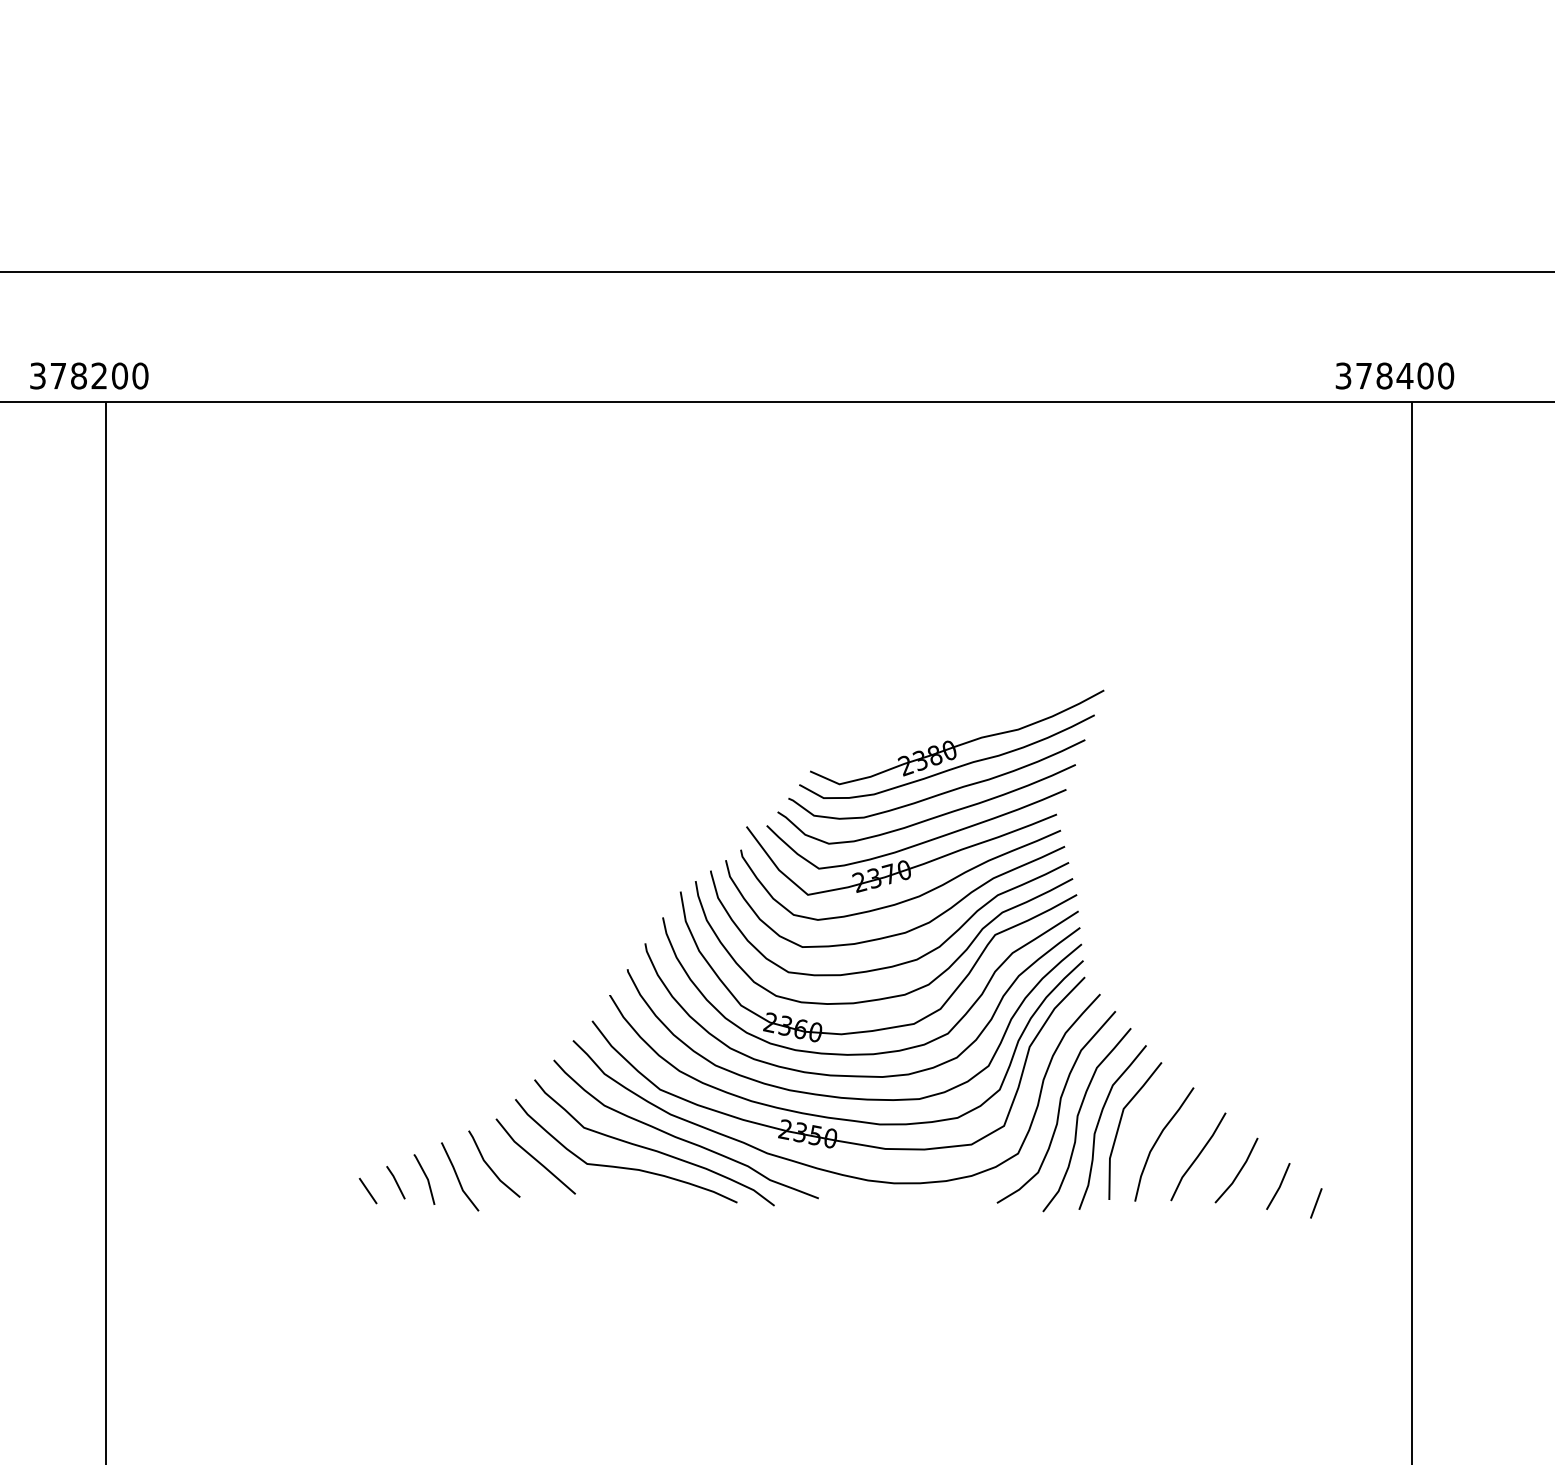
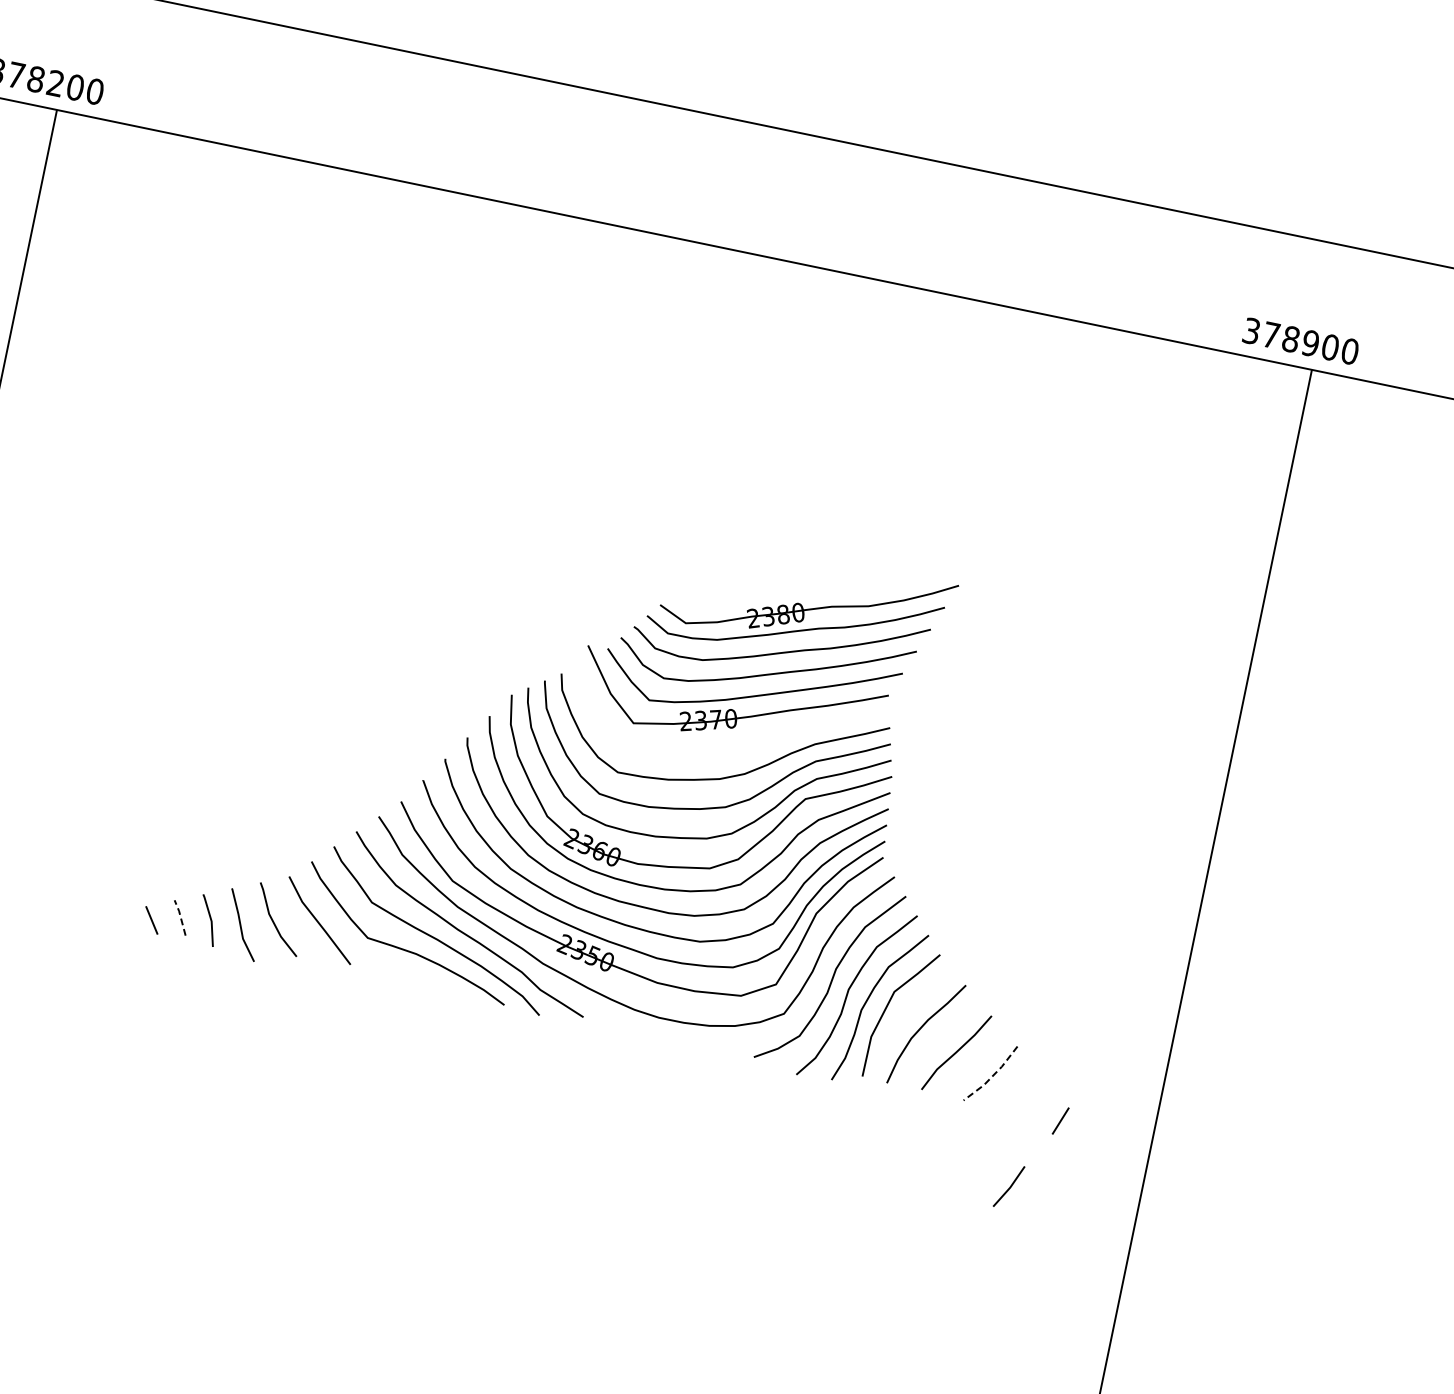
text: (1404, 375) -> (1310, 342), 378400 -> 378900
curve: (909, 898) -> (730, 746), removed
line: (1239, 1172) -> (993, 1076), solid -> dashed
line: (396, 1181) -> (180, 916), solid -> dashed
line: (1279, 1186) -> (1010, 1186), moved

